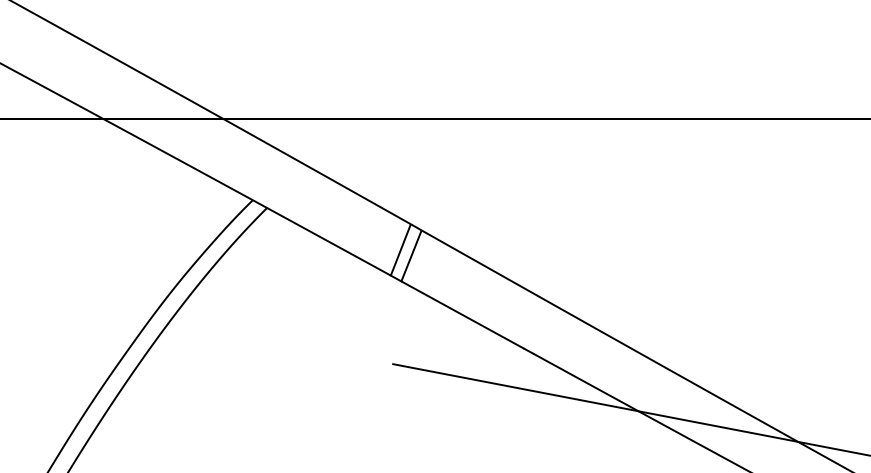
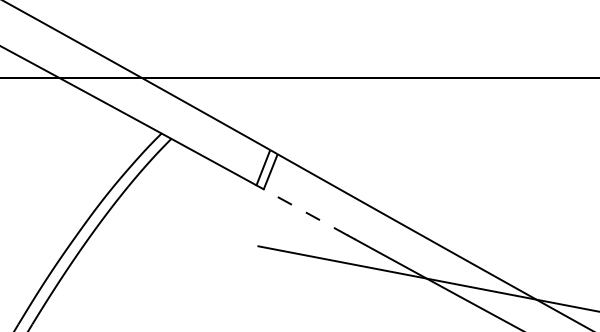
line: (462, 315) -> (305, 212), solid -> dashed

